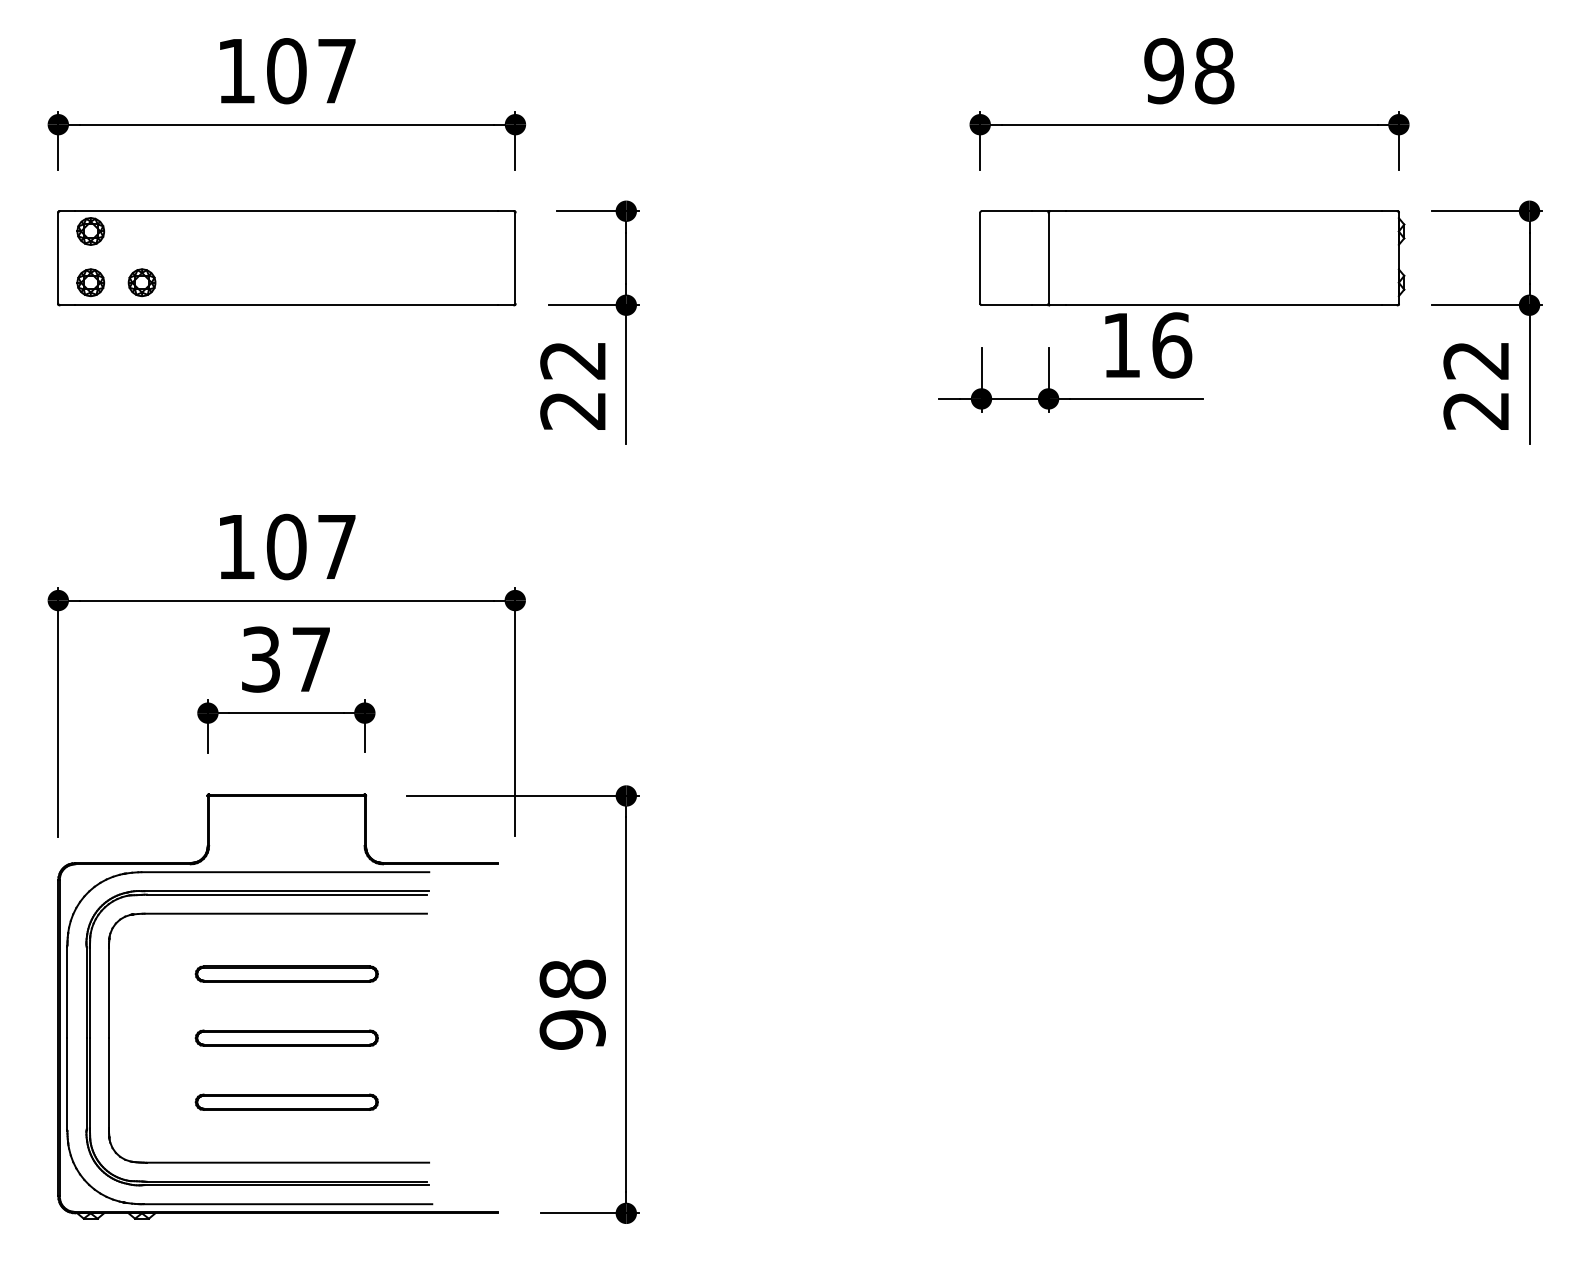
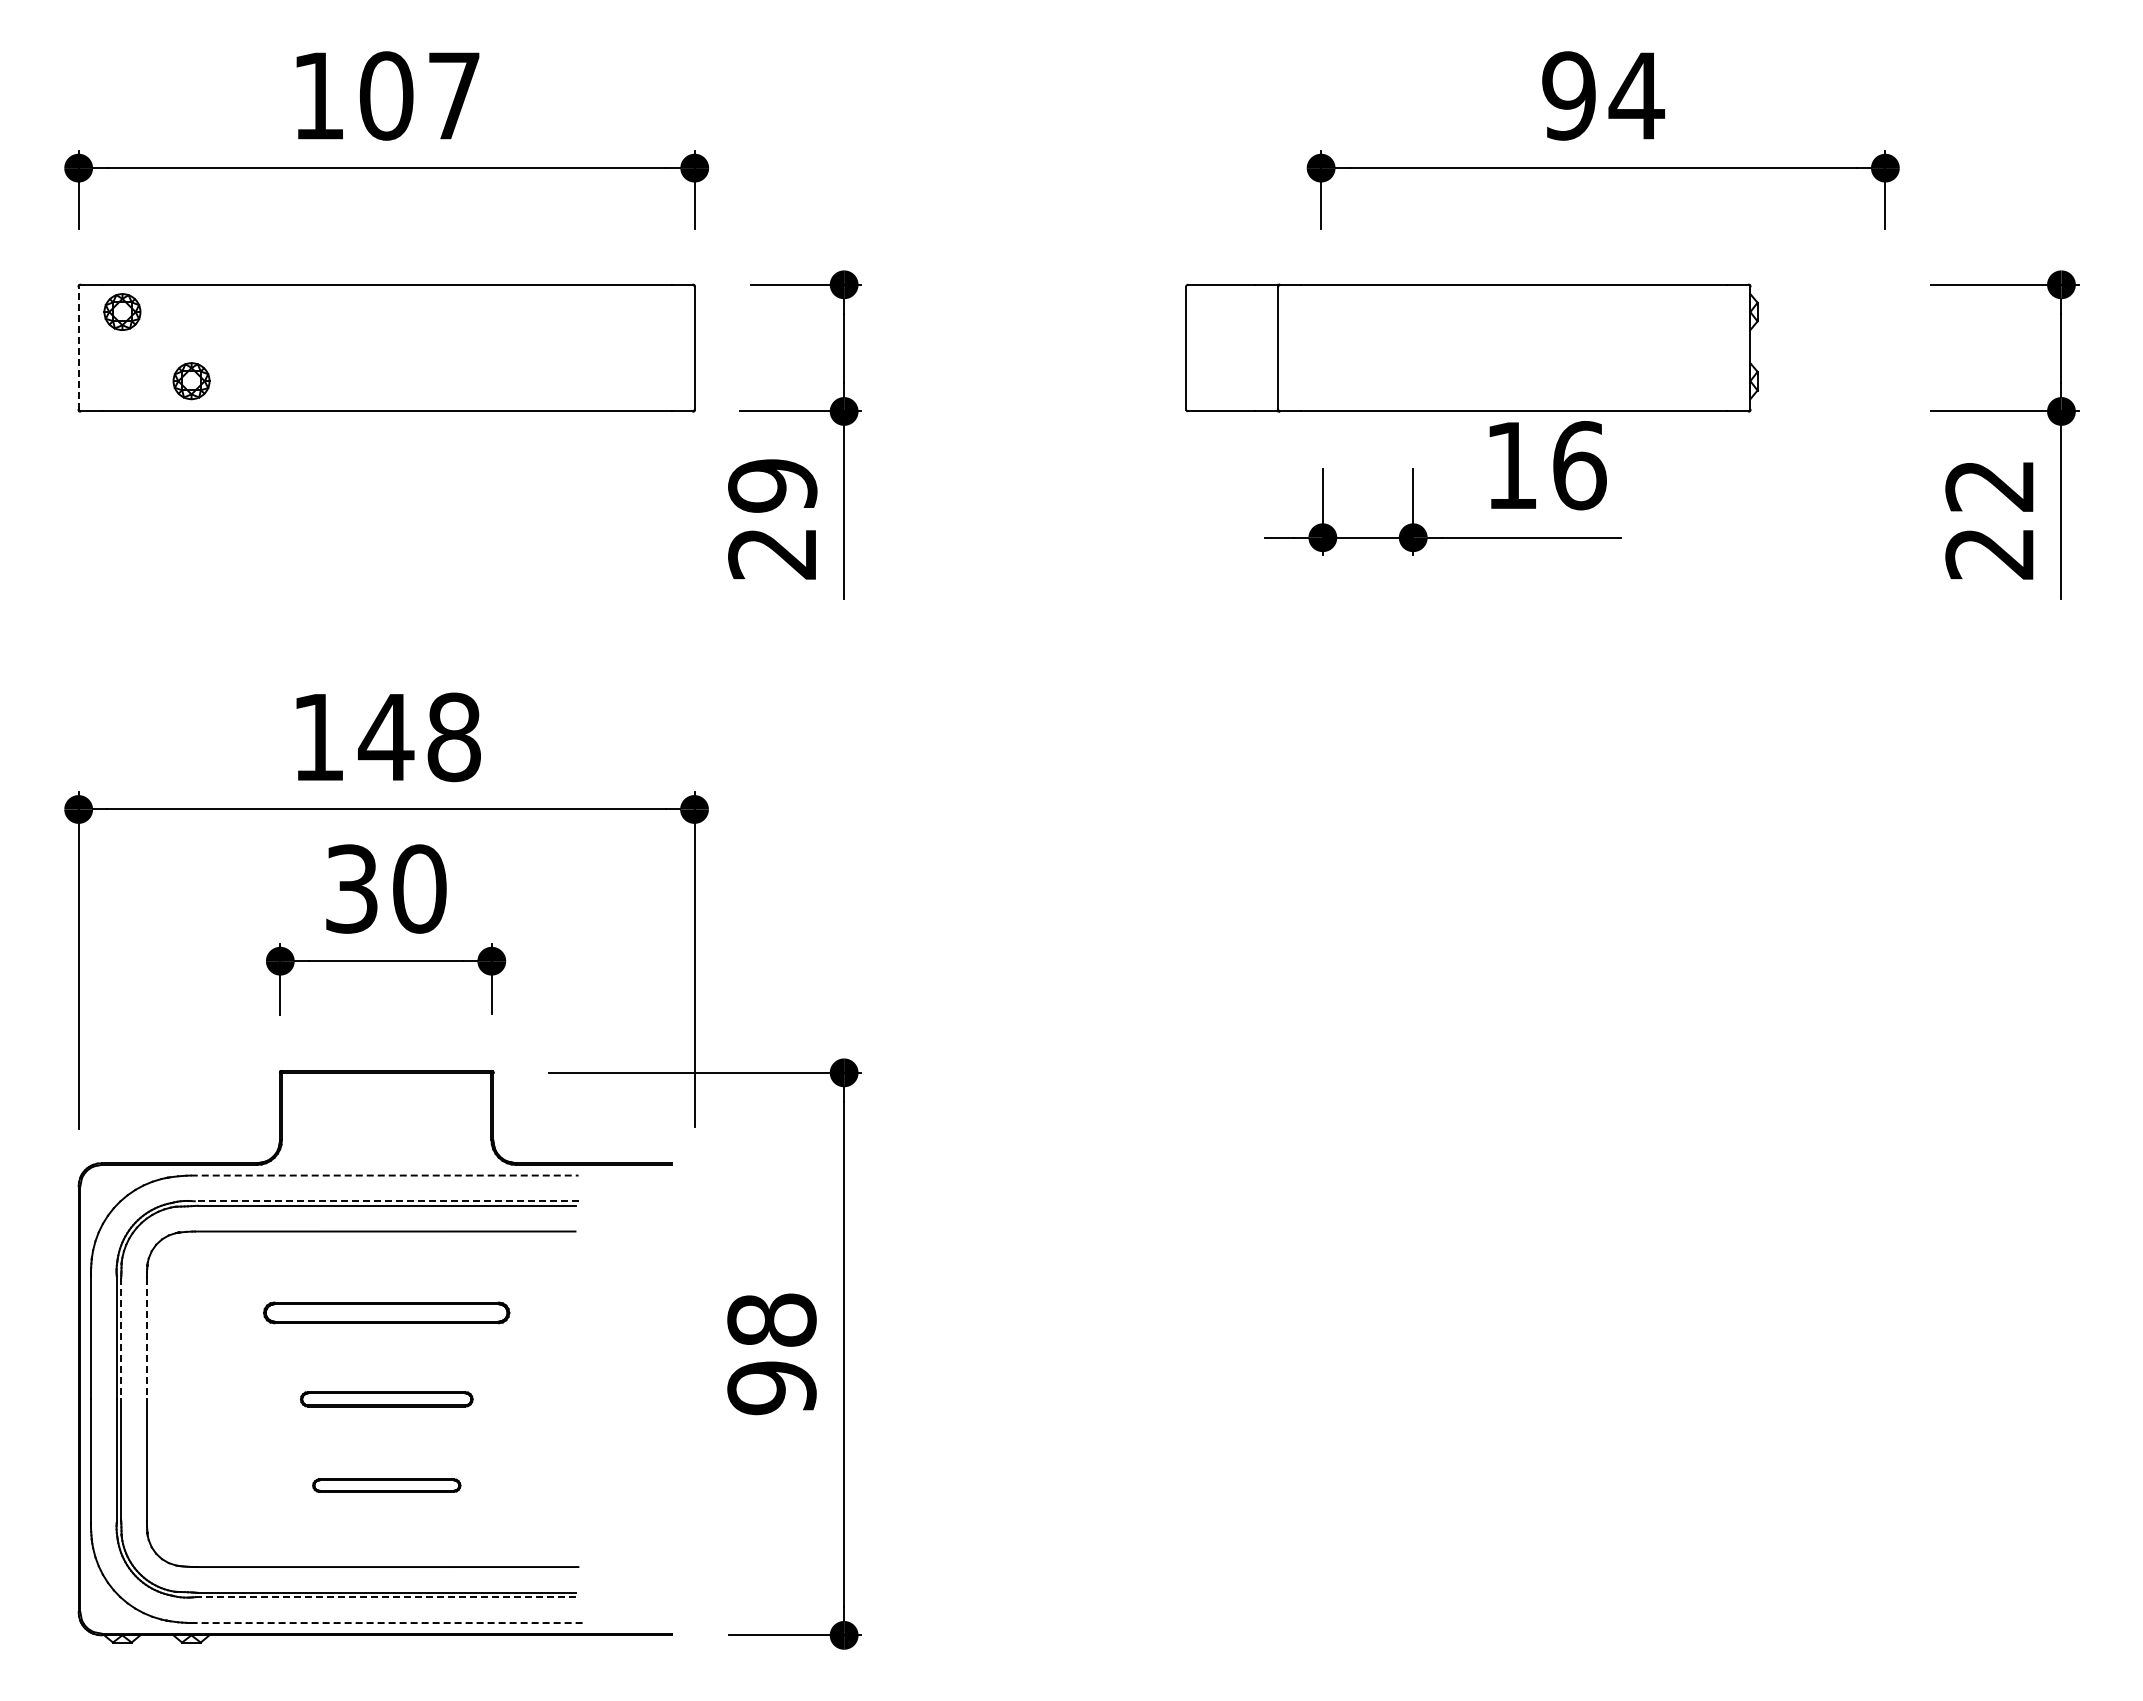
text: (1214, 70) -> (1636, 95), 98 -> 94
part: (1191, 257) -> (1471, 347), moved
line: (58, 258) -> (78, 348), solid -> dashed
part: (90, 283) -> (122, 381), removed
text: (573, 360) -> (772, 485), 22 -> 29
text: (311, 547) -> (419, 737), 107 -> 148
text: (311, 659) -> (419, 888), 37 -> 30
line: (285, 872) -> (384, 1175), solid -> dashed
line: (286, 891) -> (386, 1201), solid -> dashed
line: (90, 993) -> (121, 1338), solid -> dashed
line: (108, 993) -> (146, 1338), solid -> dashed
part: (286, 1038) -> (386, 1399), size x0.7
part: (286, 1102) -> (386, 1485), size x0.6
line: (286, 1185) -> (386, 1597), solid -> dashed
line: (288, 1204) -> (388, 1623), solid -> dashed

